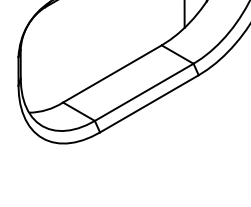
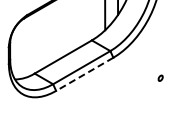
line: (148, 104) -> (84, 74), solid -> dashed

